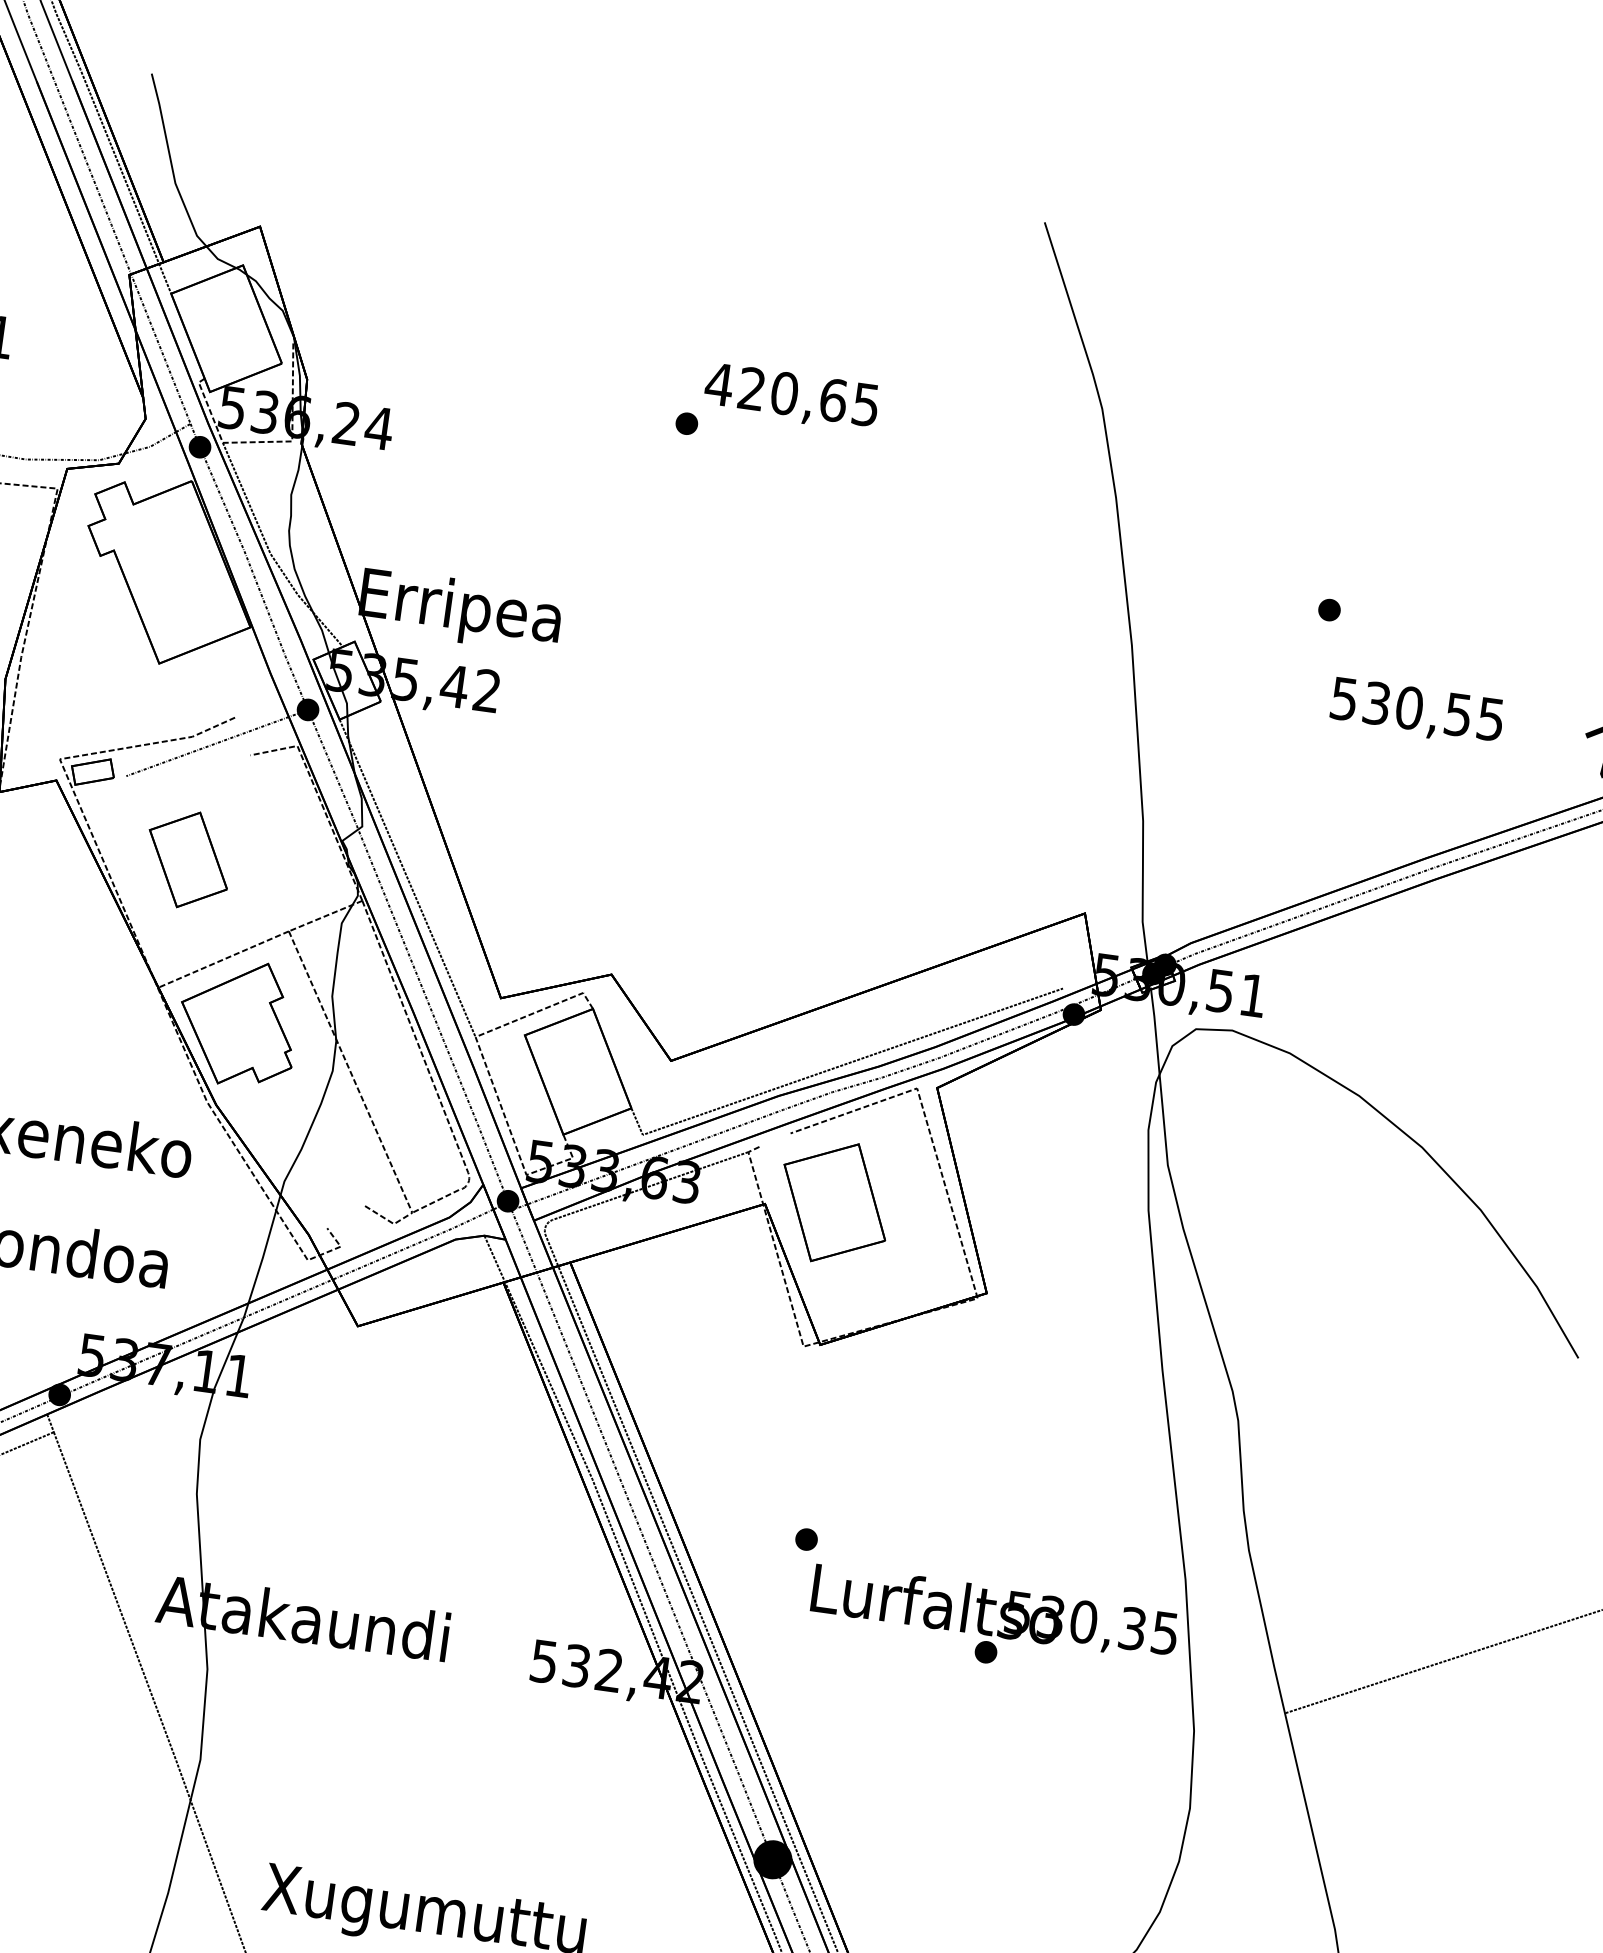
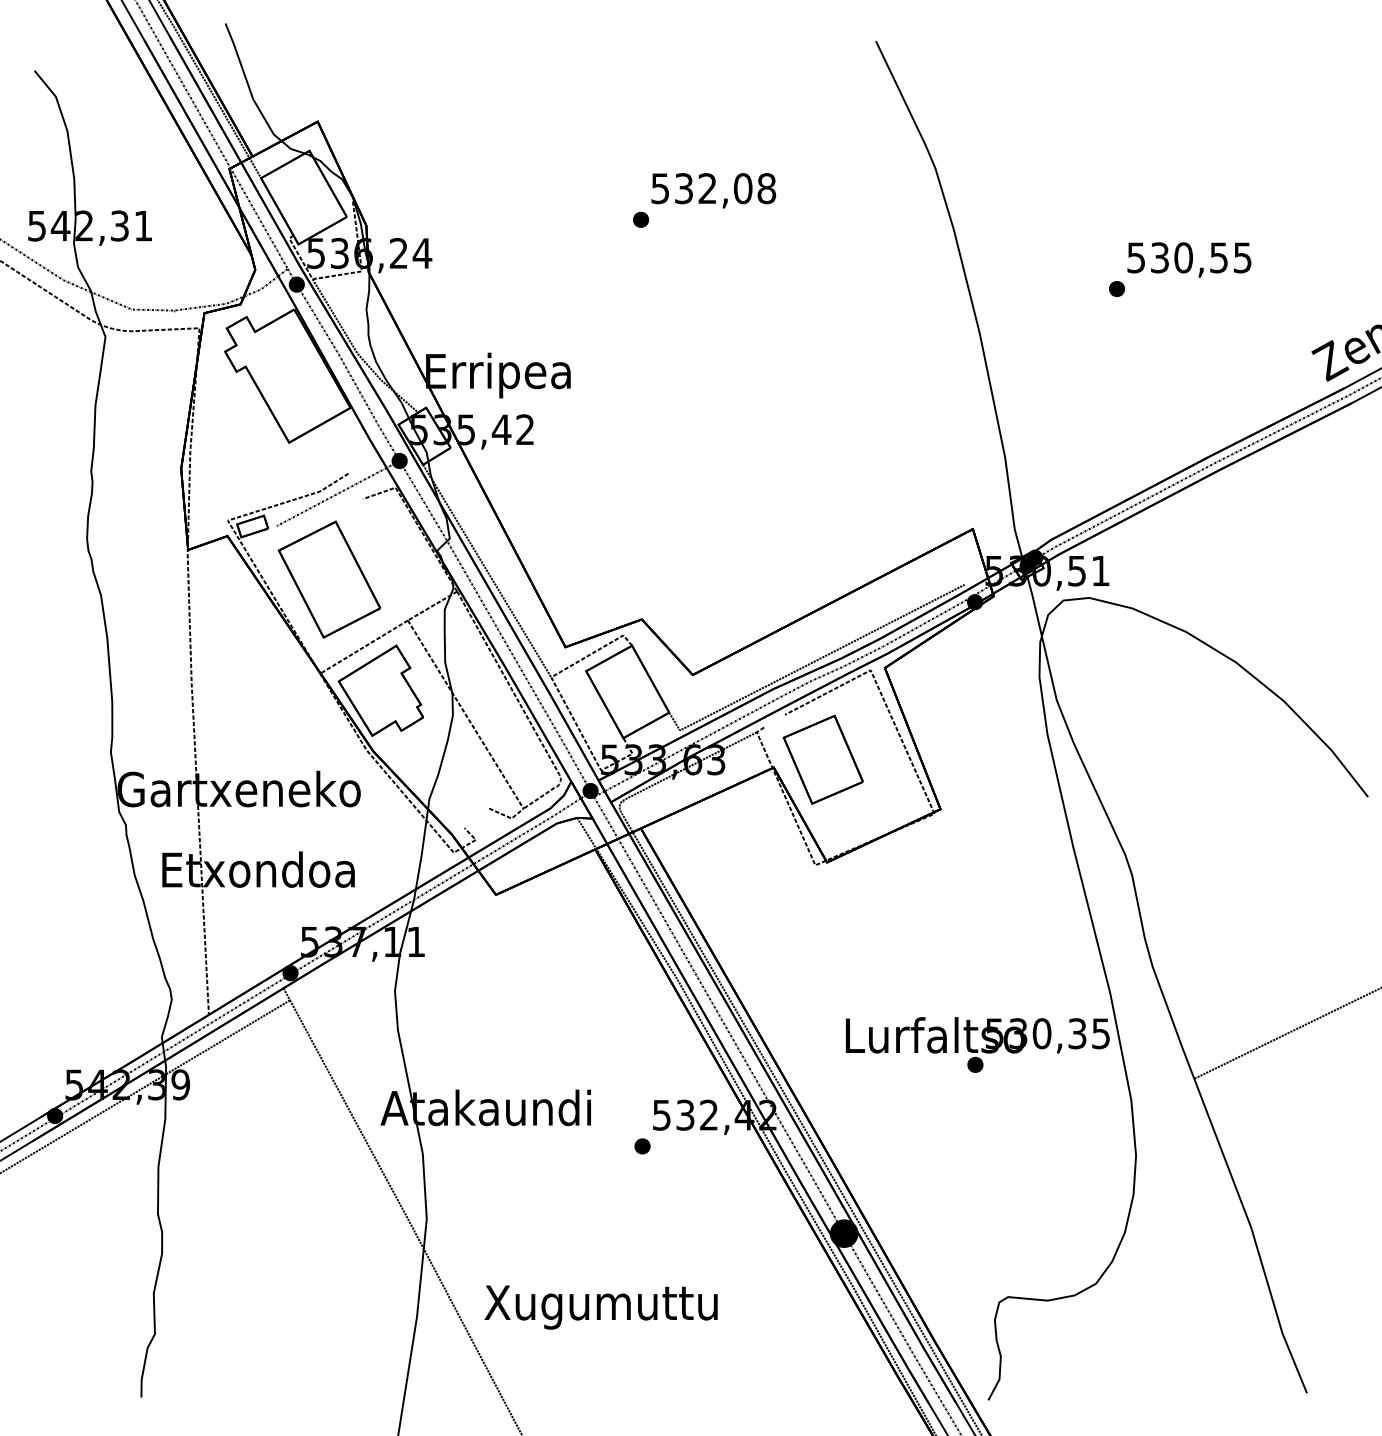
text: (792, 394) -> (713, 188), 420,65 -> 532,08
text: (1417, 711) -> (1189, 259), moved
part: (187, 859) -> (328, 579), size x1.67
part: (806, 1539) -> (642, 1146), moved

